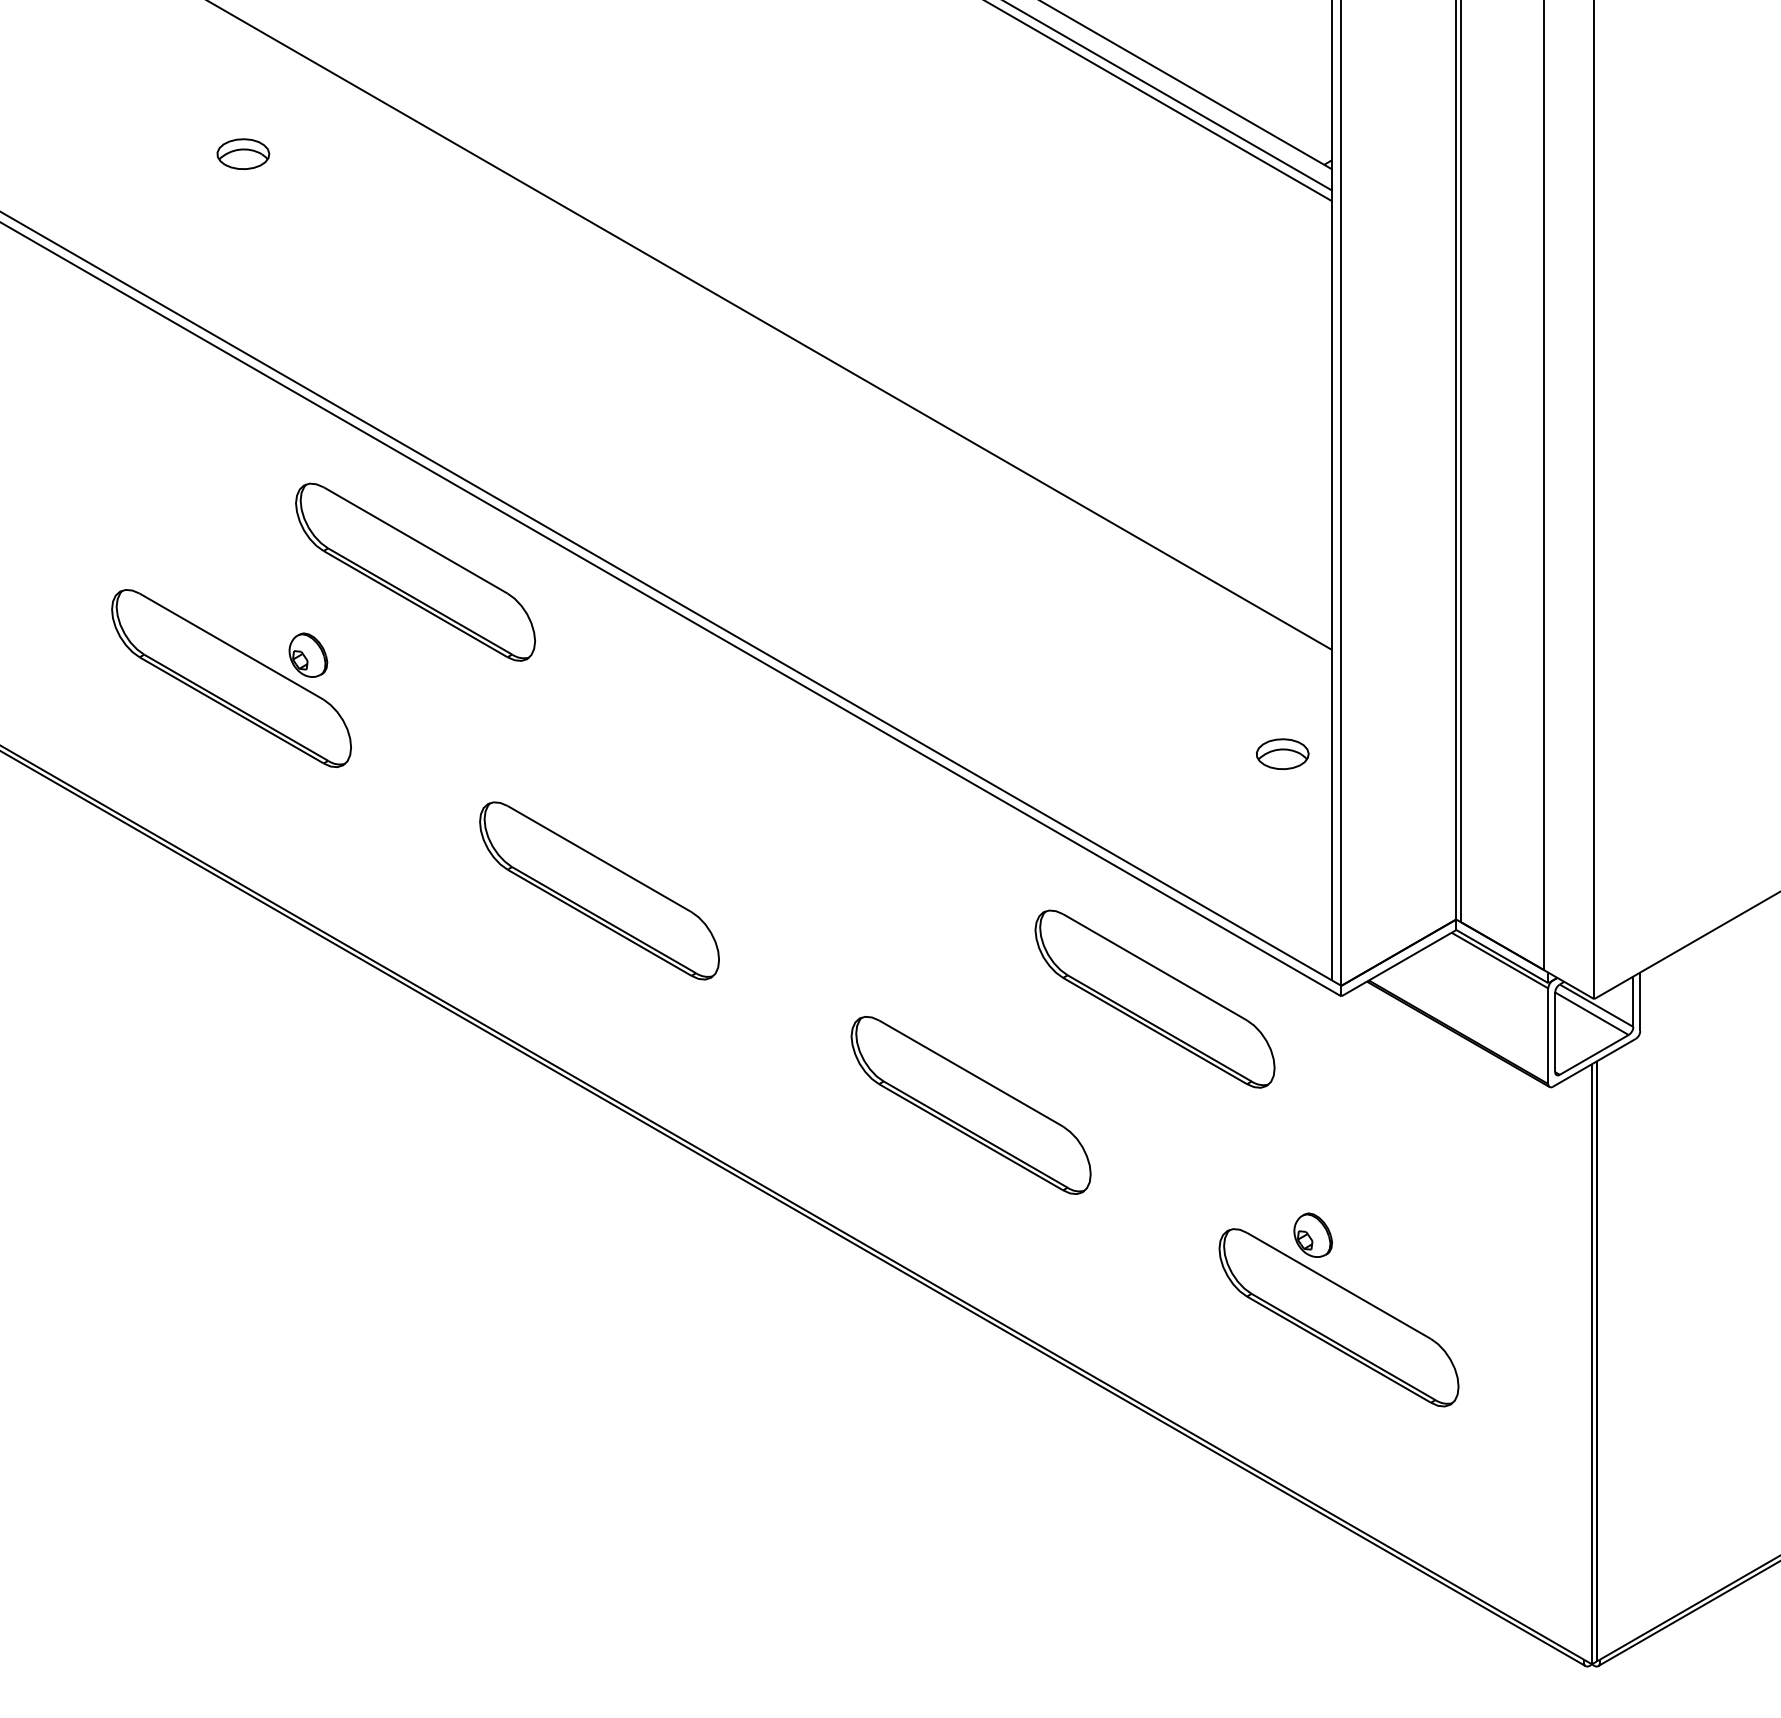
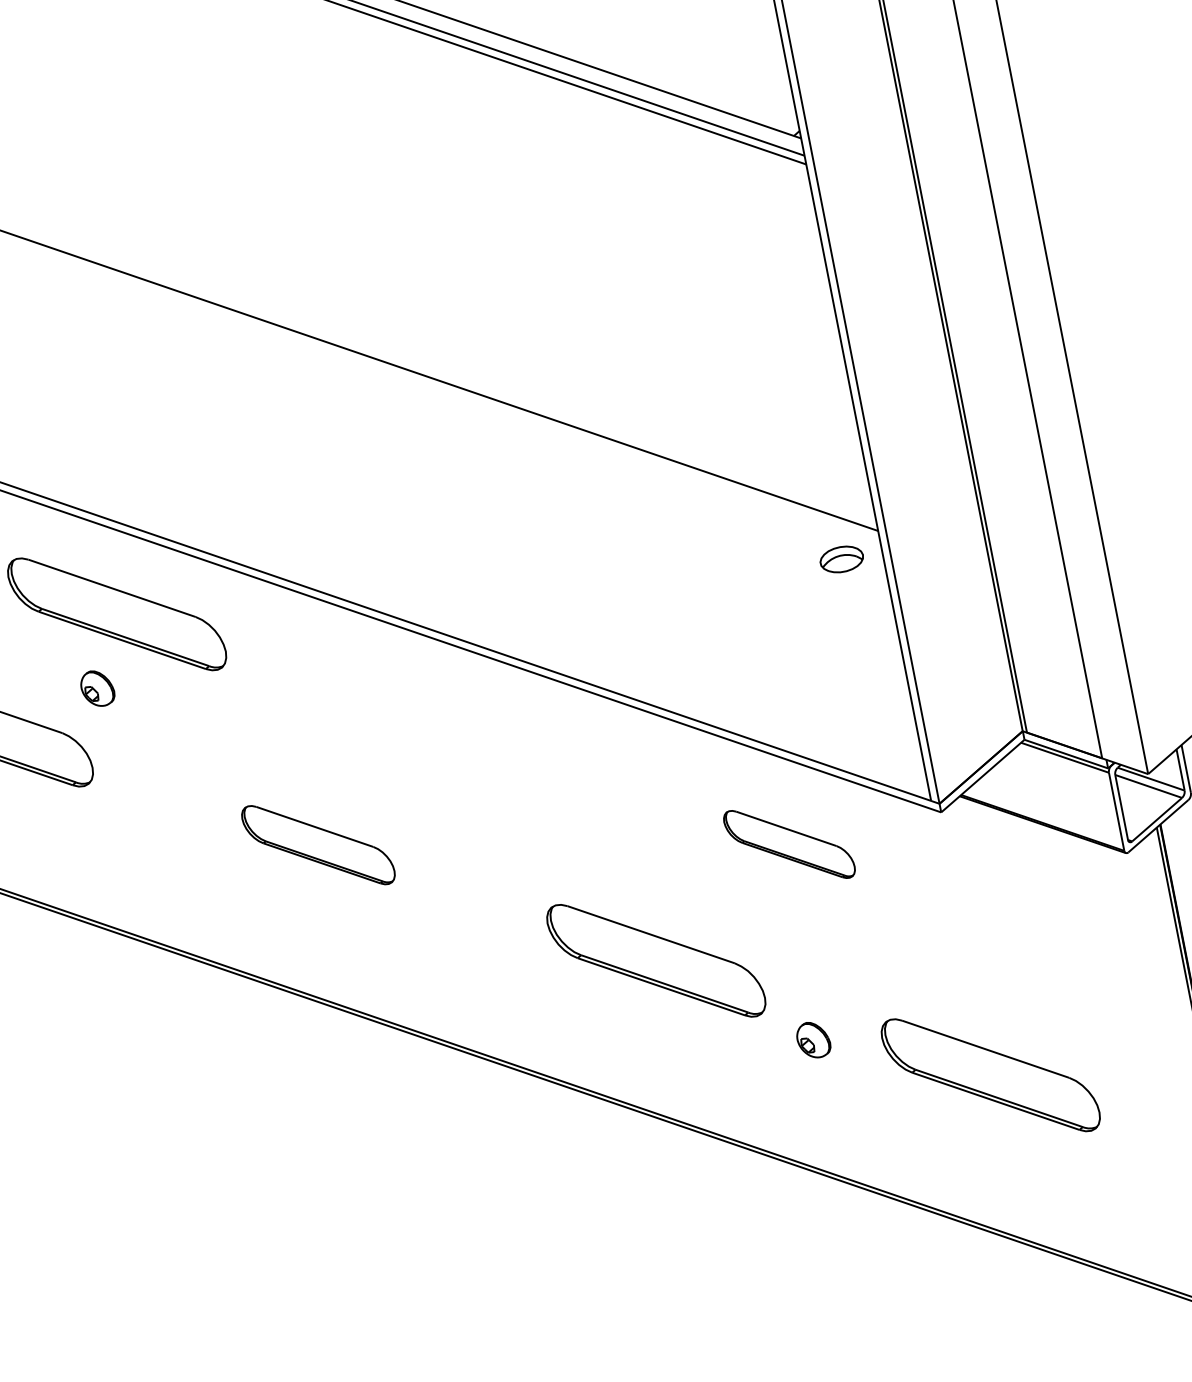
part: (308, 654) -> (97, 687), moved
part: (1282, 753) -> (841, 558), moved
part: (599, 890) -> (318, 844), size x0.7
part: (1154, 998) -> (788, 844), size x0.6
part: (1312, 1234) -> (812, 1039), moved

